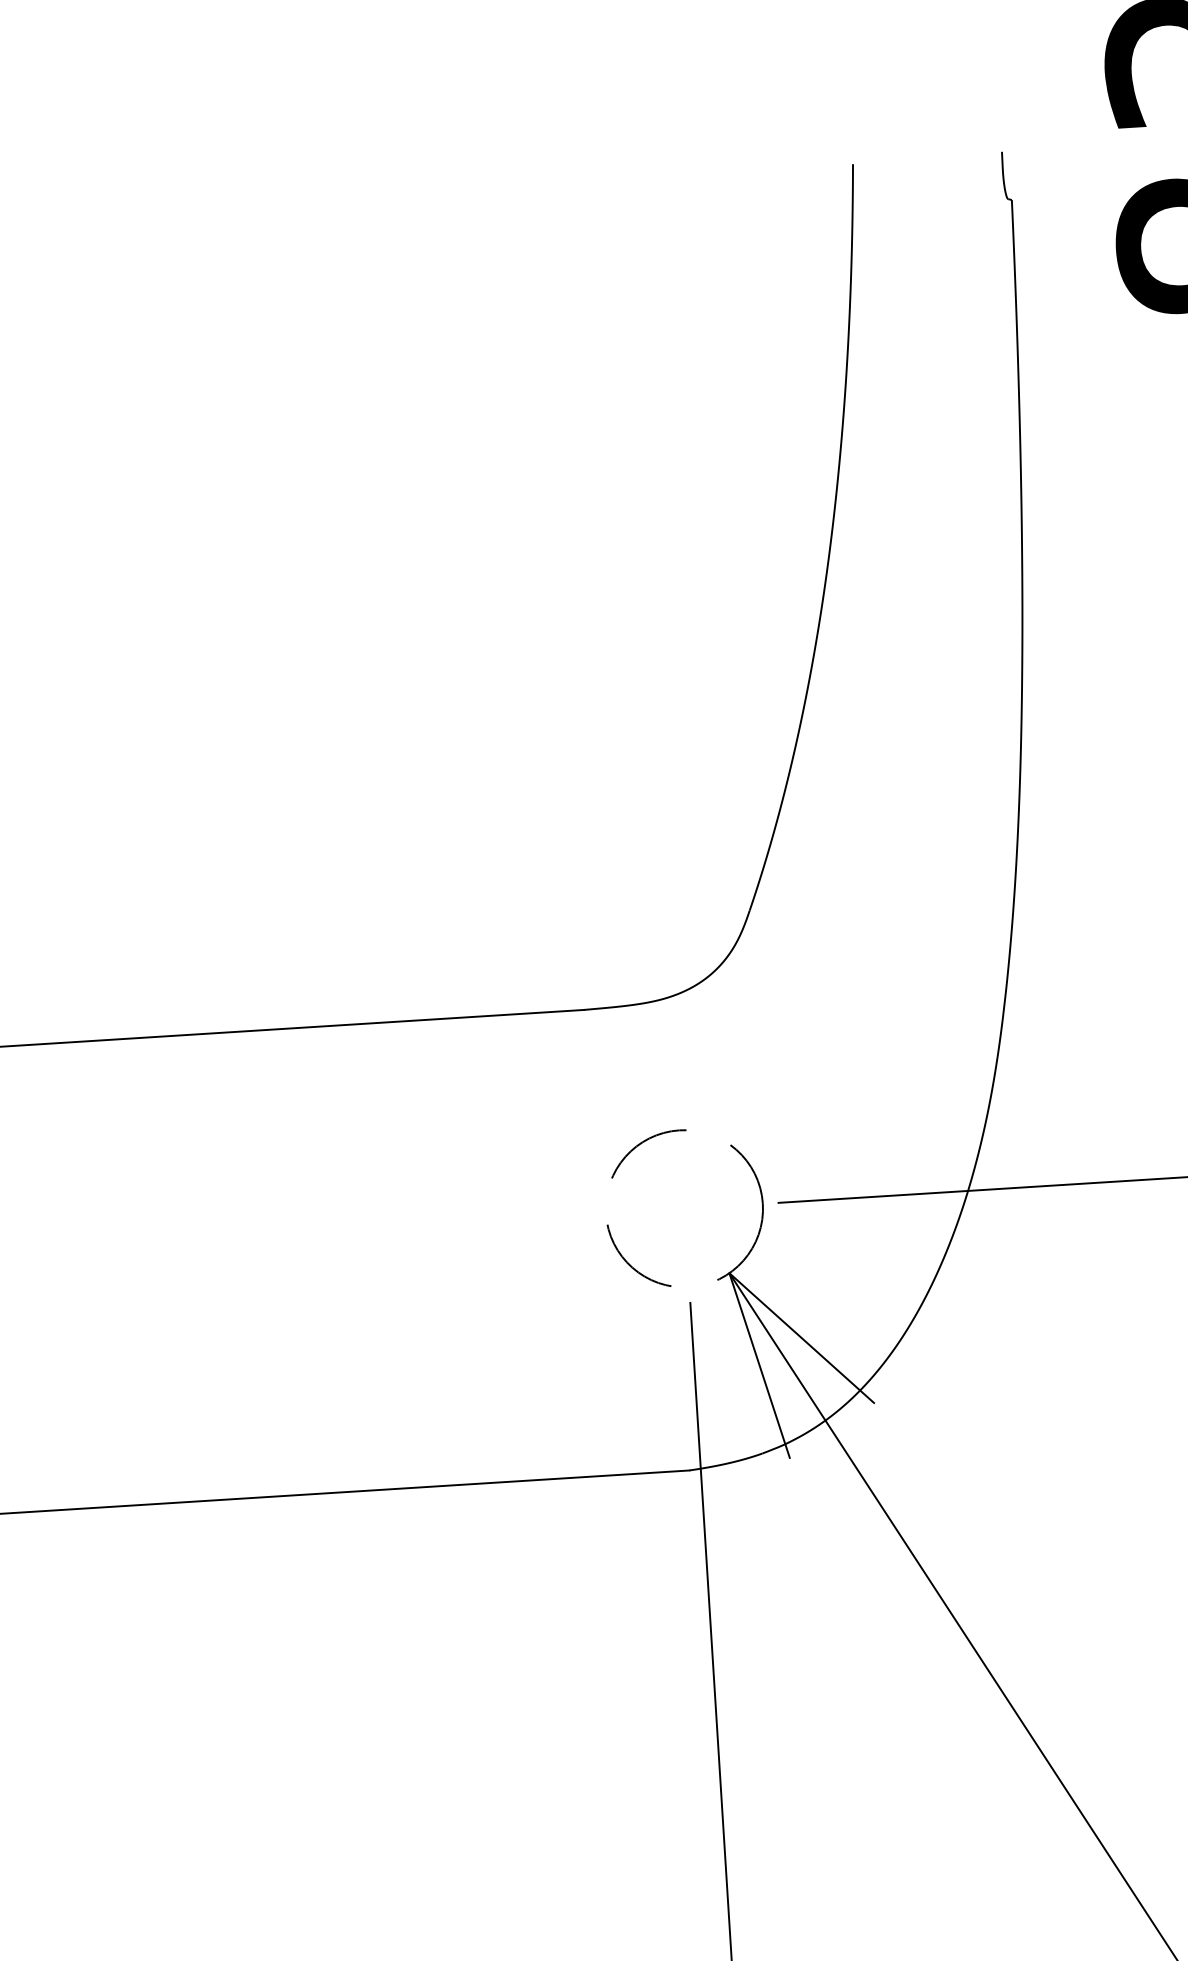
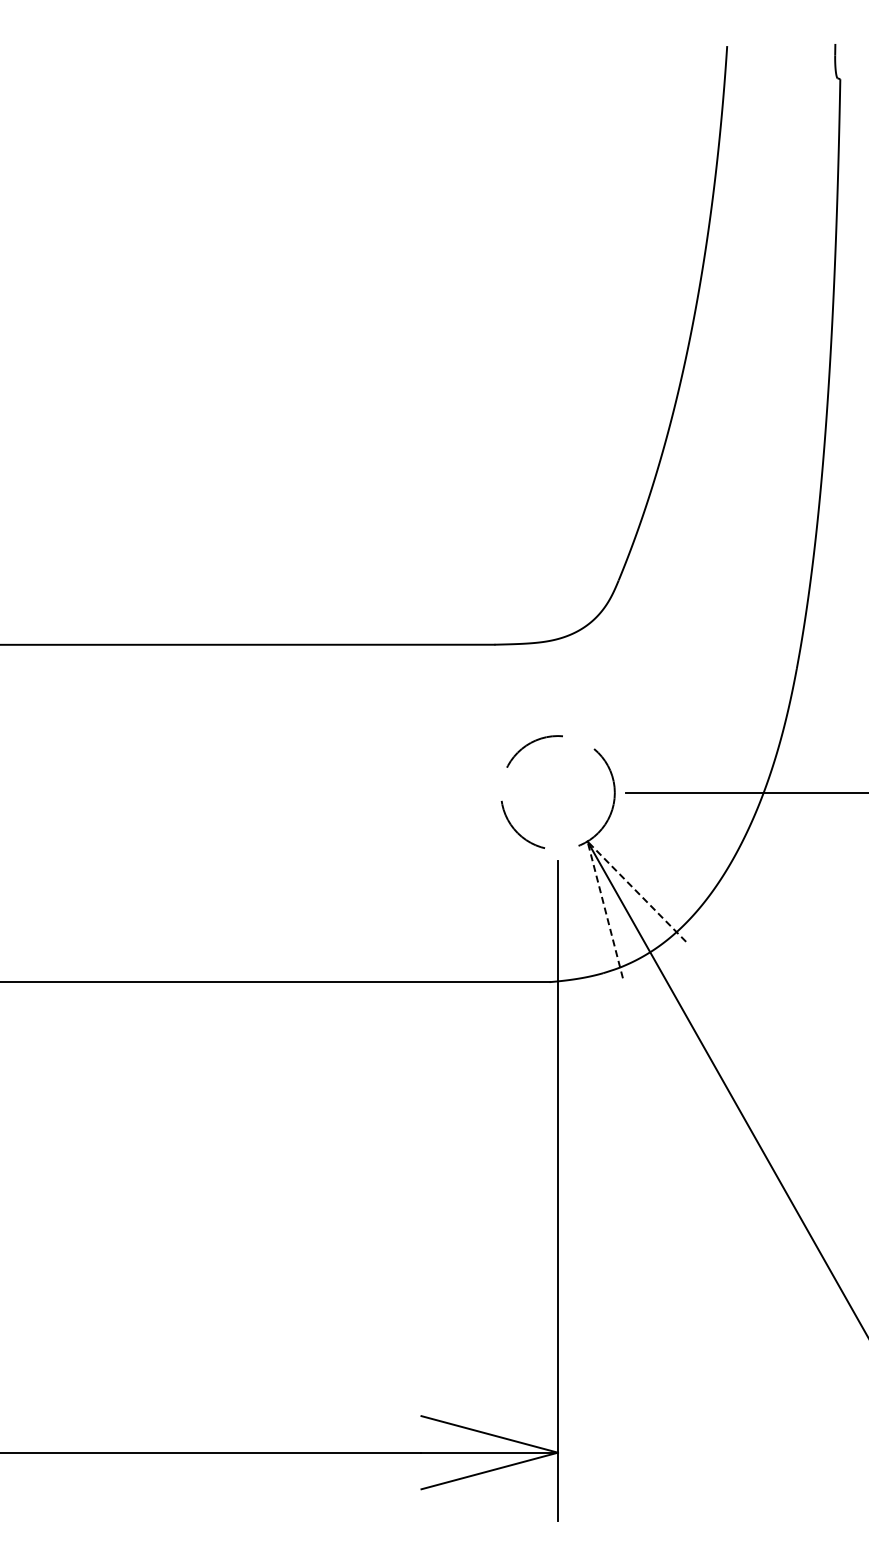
line: (729, 1273) -> (587, 841), solid -> dashed

